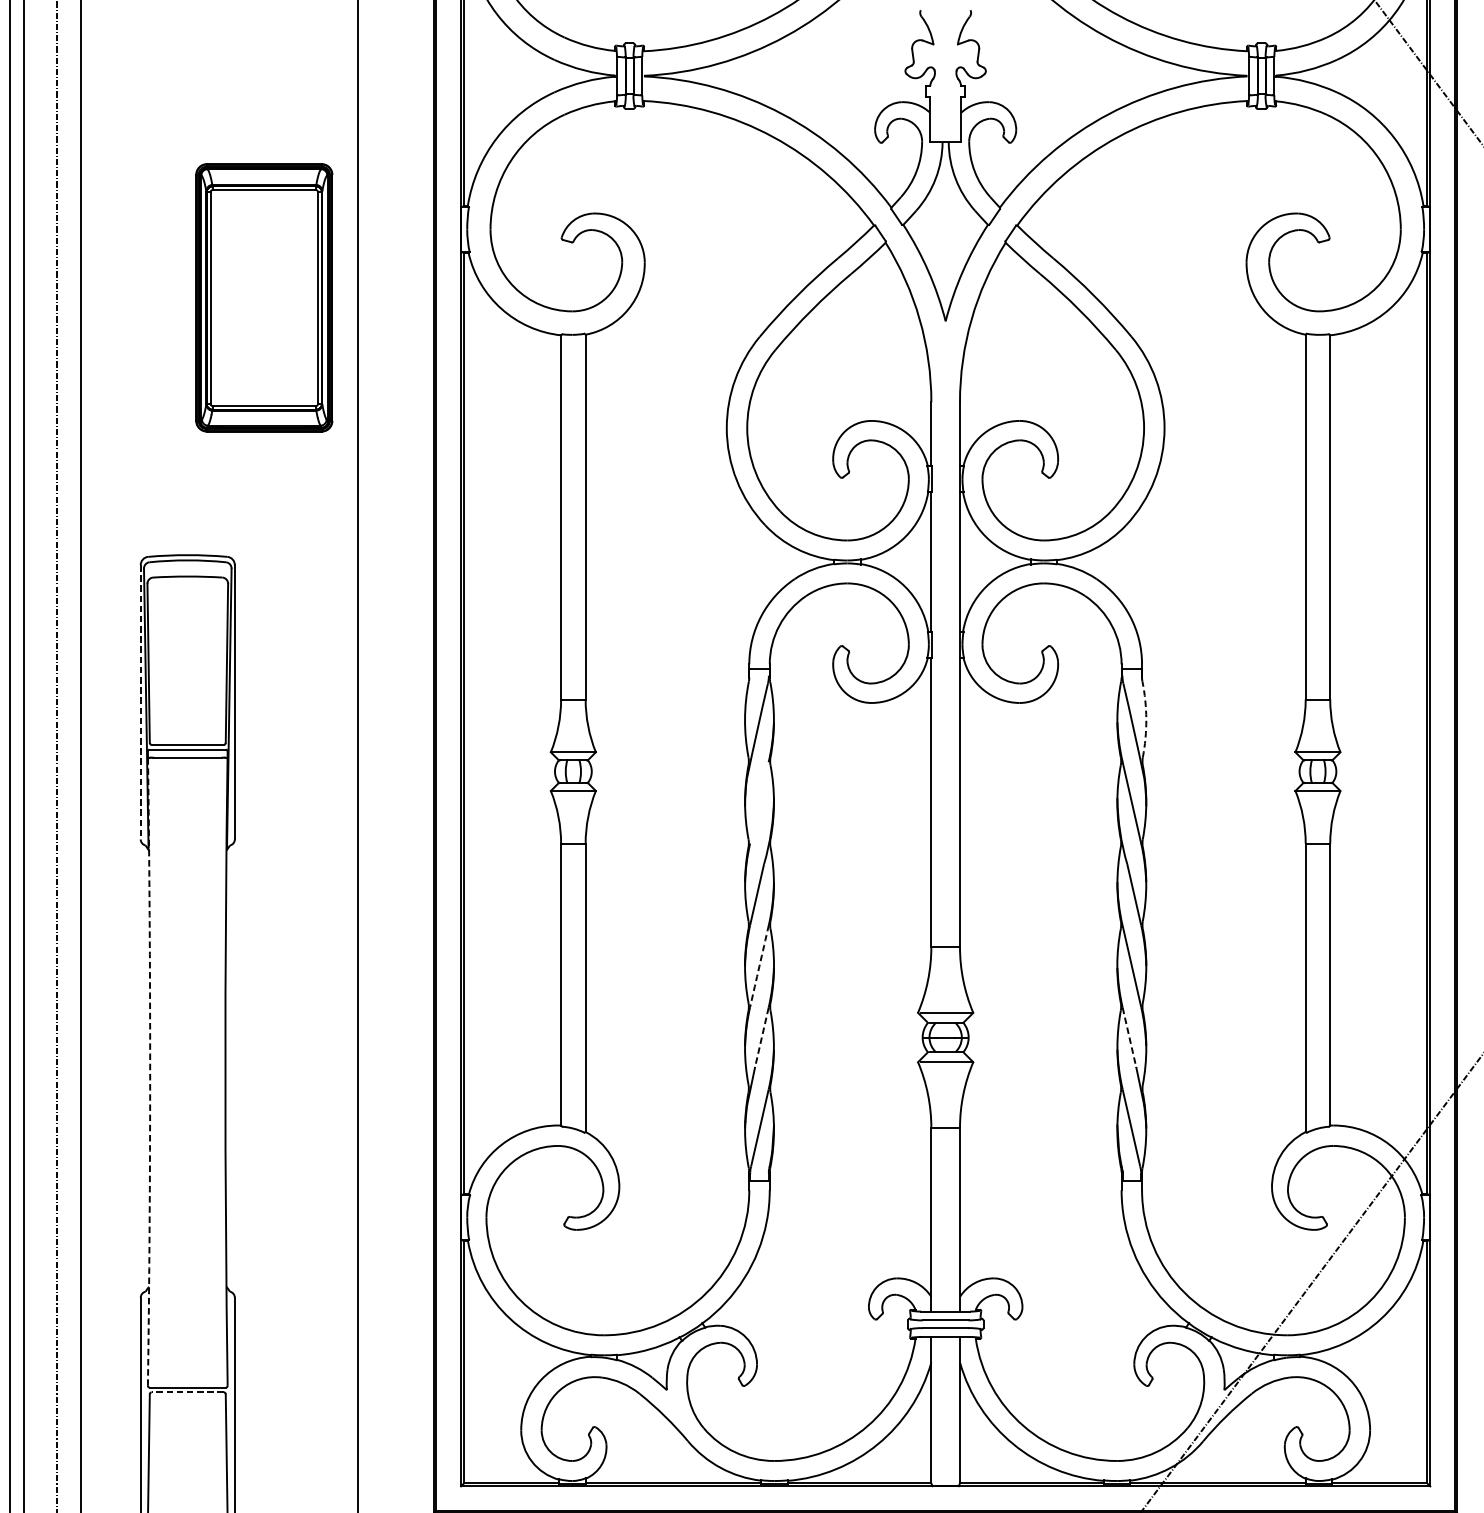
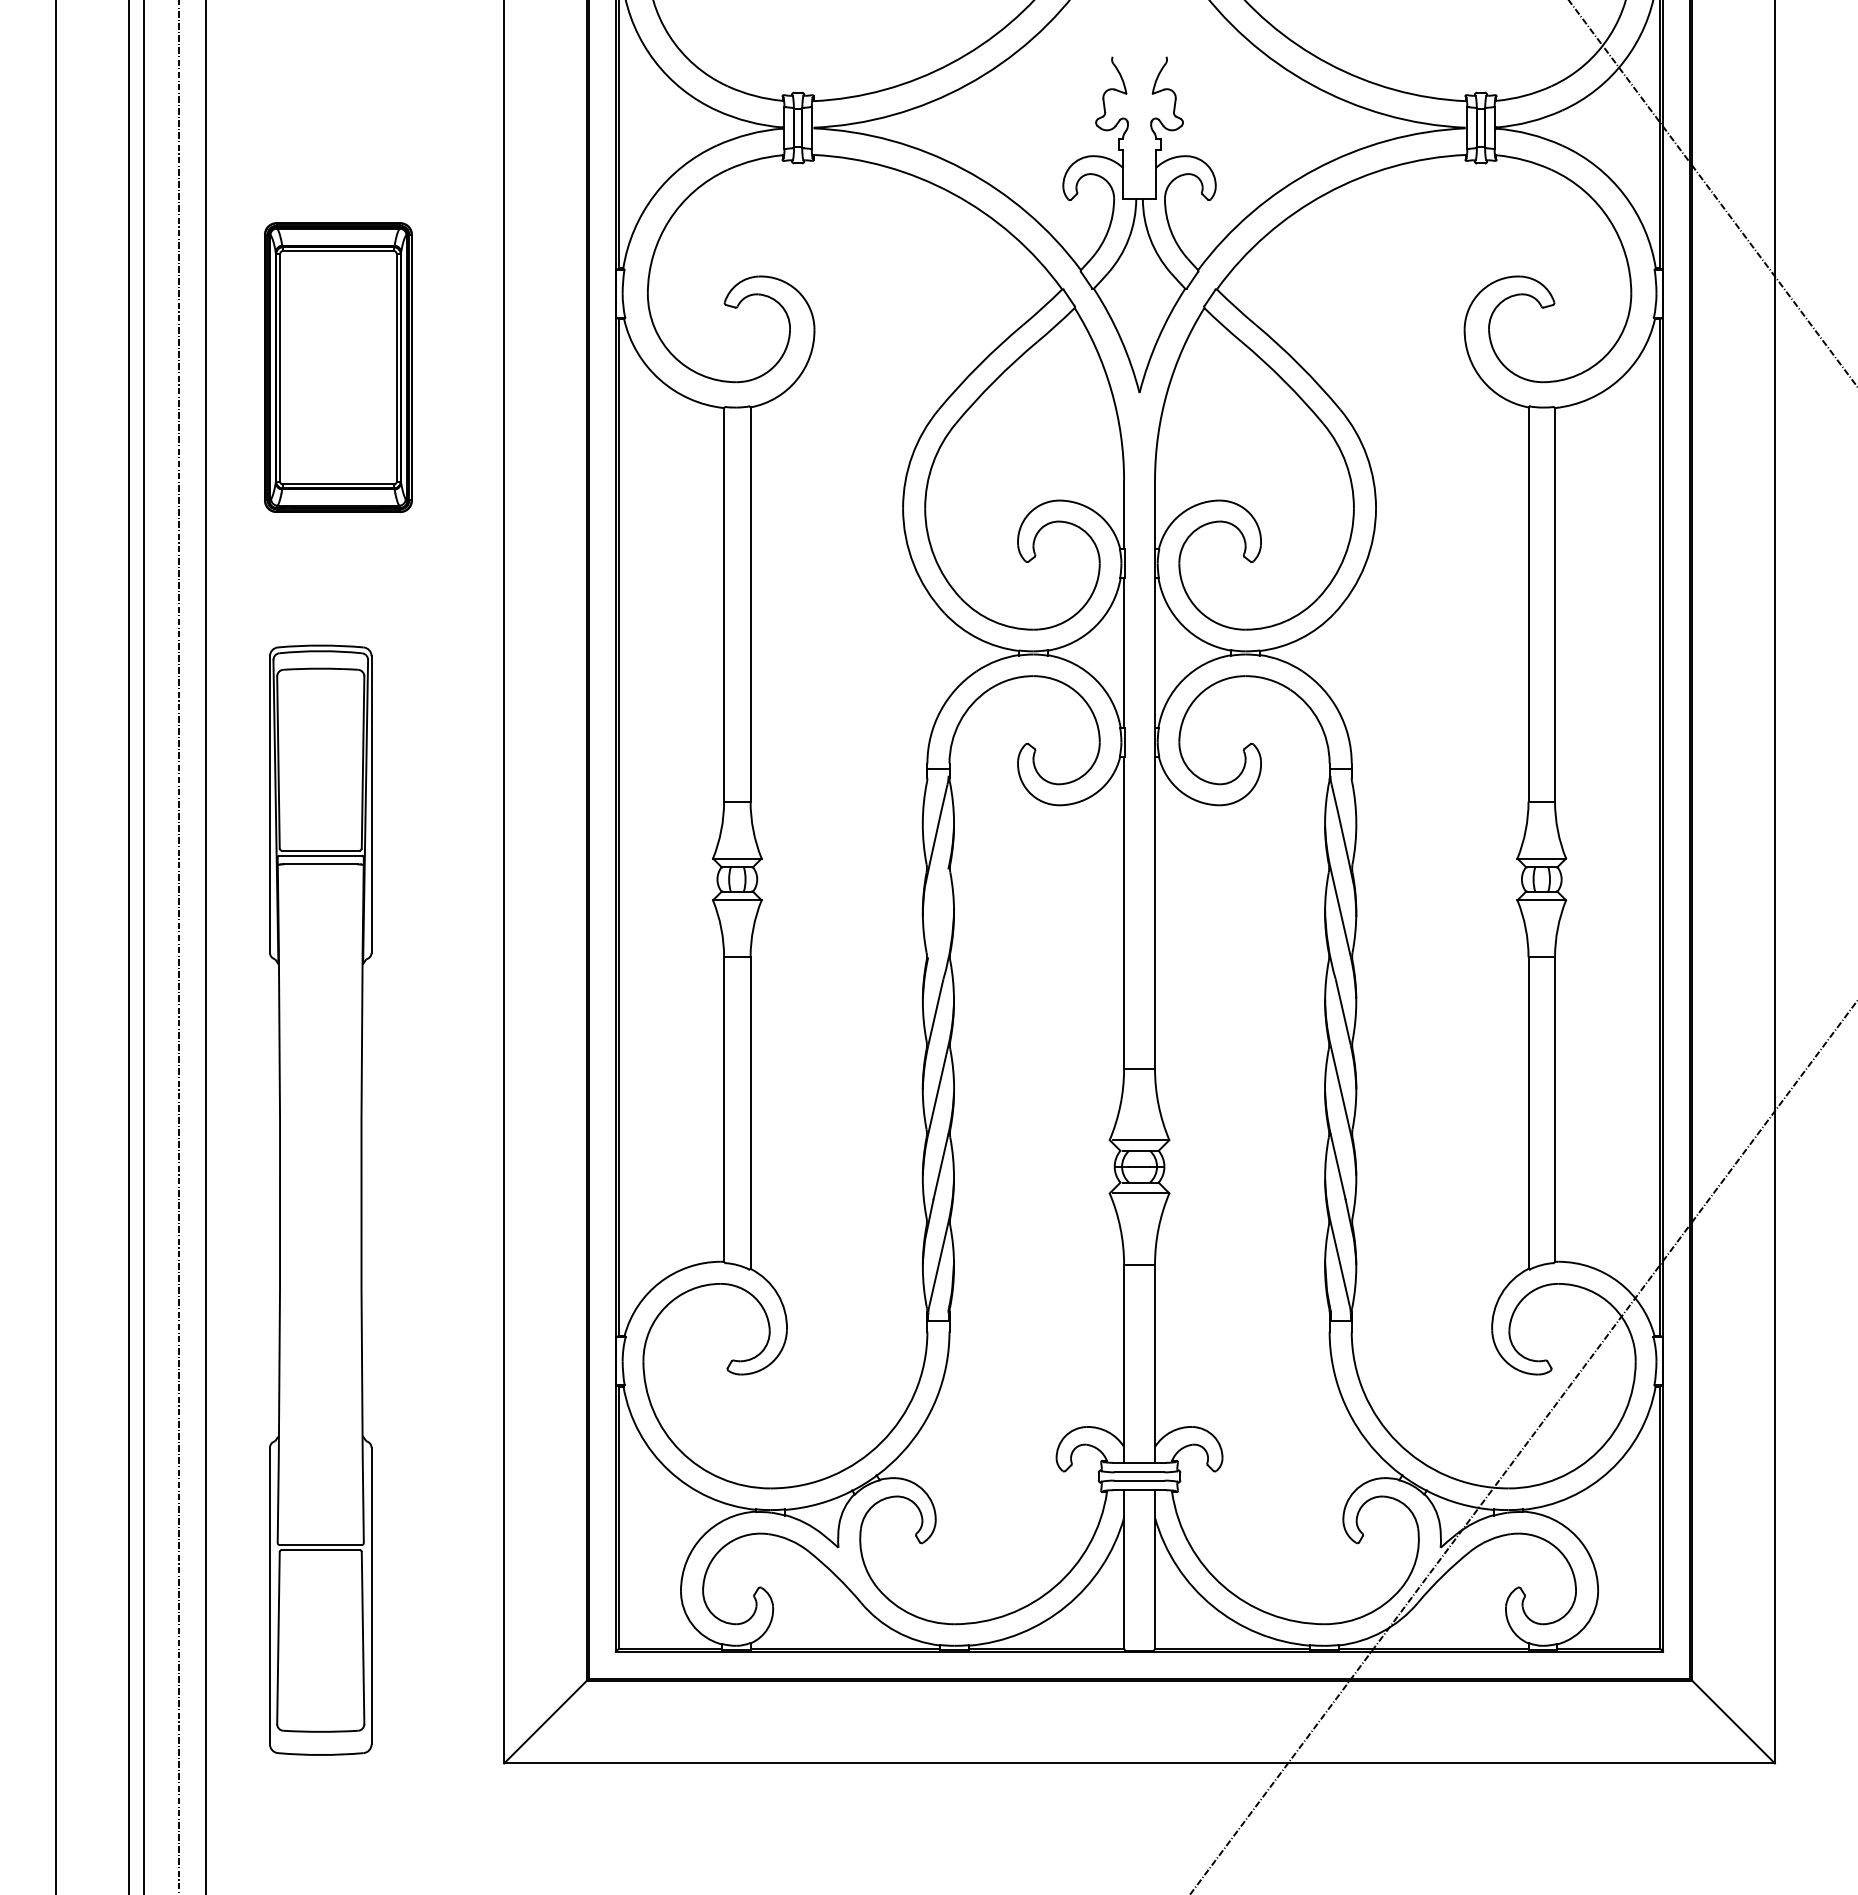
part: (264, 297) -> (338, 367), moved
line: (140, 703) -> (269, 805), dashed -> solid
arc: (1146, 719) -> (1356, 823), dashed -> solid
arc: (759, 966) -> (938, 1089), dashed -> solid
line: (761, 1038) -> (940, 1167), dashed -> solid
line: (1129, 1038) -> (1338, 1167), dashed -> solid
arc: (150, 1072) -> (280, 1204), dashed -> solid
line: (187, 1392) -> (320, 1550), dashed -> solid

